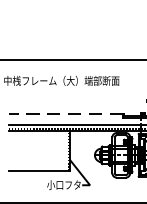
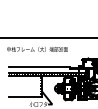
line: (65, 115) -> (39, 67), dashed -> solid

